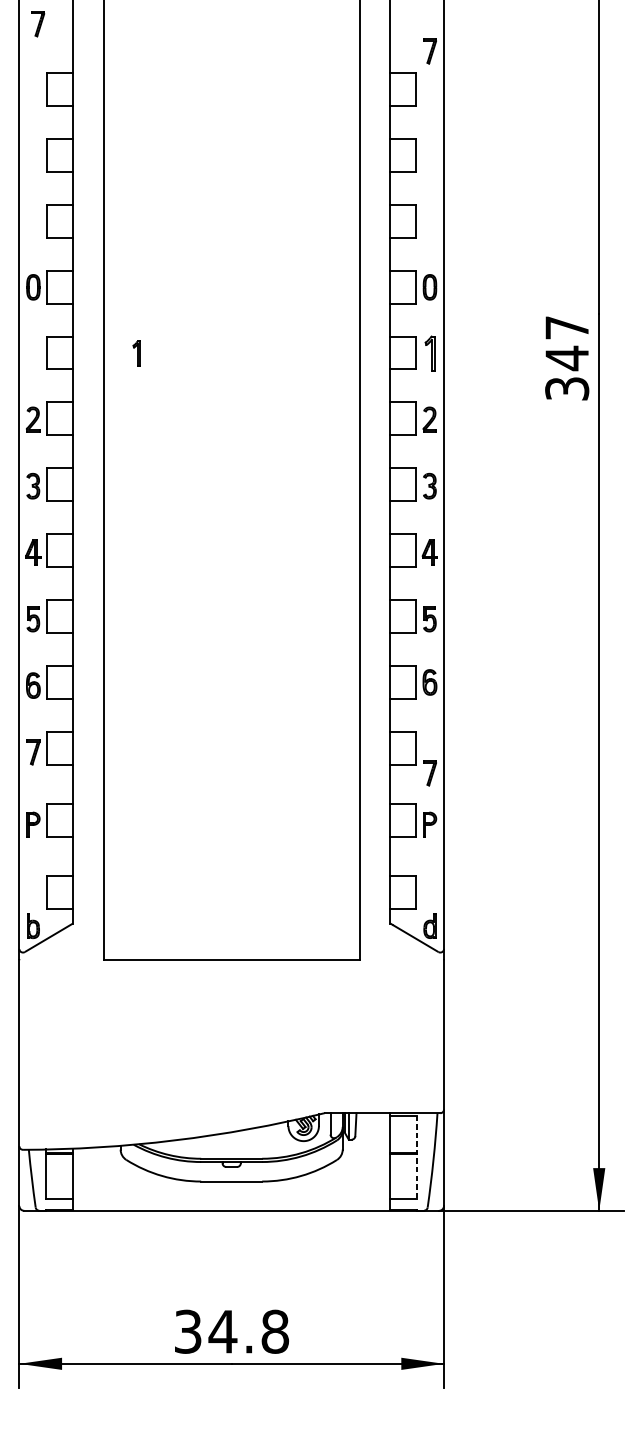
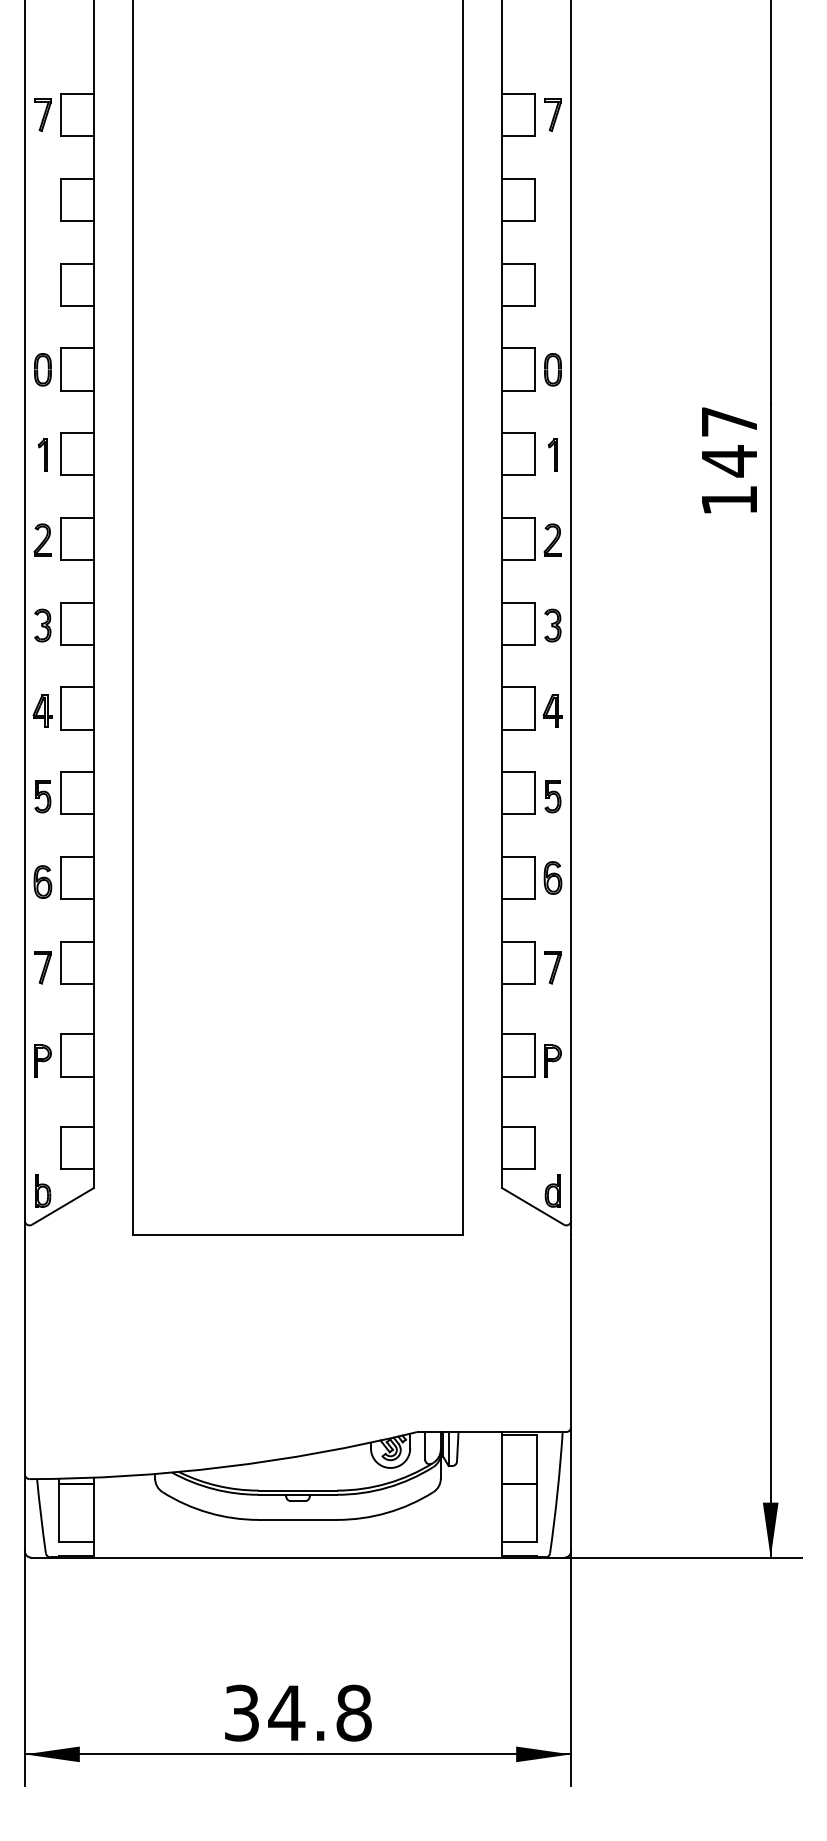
part: (37, 23) -> (42, 114), moved
part: (429, 50) -> (552, 114), moved
part: (136, 353) -> (42, 454), moved
part: (429, 353) -> (552, 454), size x0.71
text: (567, 388) -> (729, 500), 347 -> 147
part: (429, 773) -> (552, 967), moved
line: (417, 1157) -> (536, 1488), dashed -> solid

